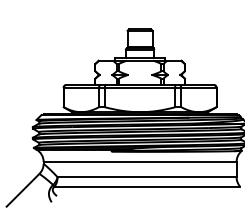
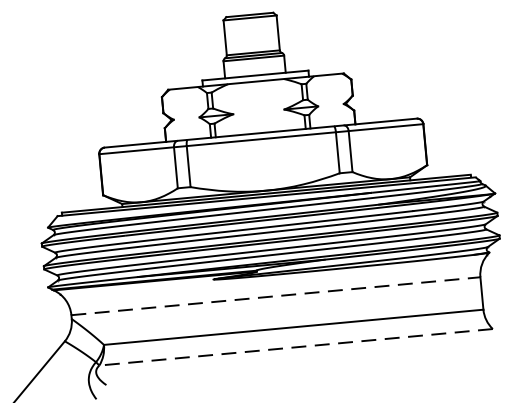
line: (140, 161) -> (276, 295), solid -> dashed
line: (147, 186) -> (296, 346), solid -> dashed

